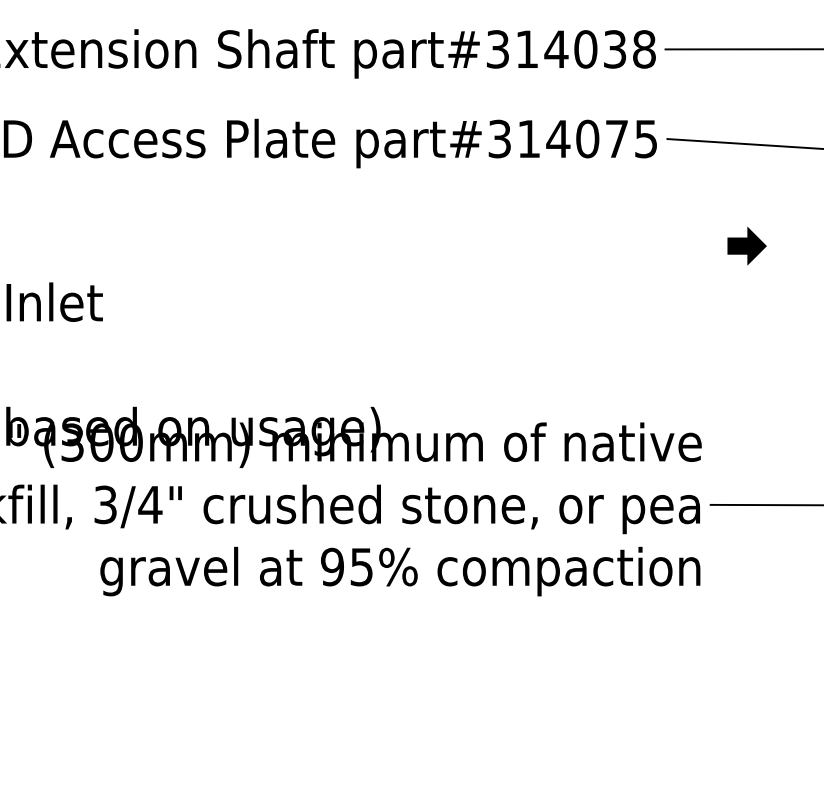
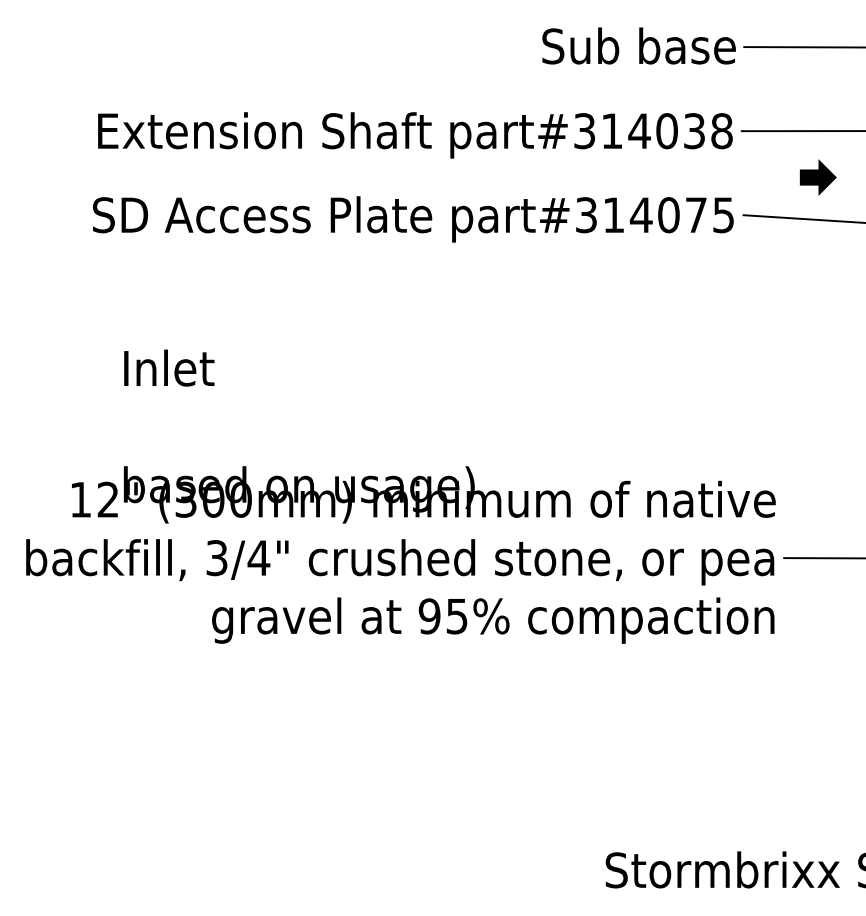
part: (746, 246) -> (817, 177), moved

